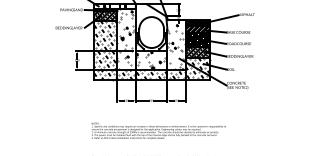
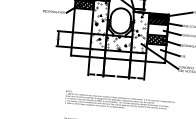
hatch: (197, 39) -> (157, 29), removed
hatch: (151, 50) -> (119, 35), removed

